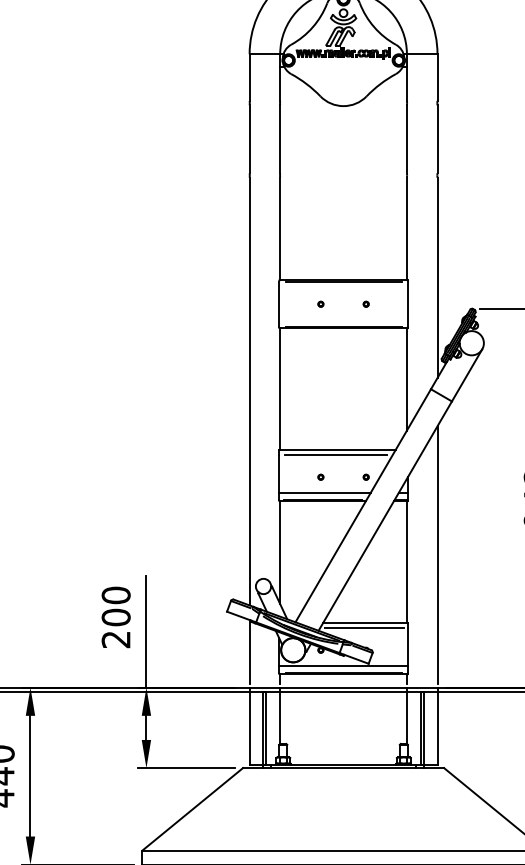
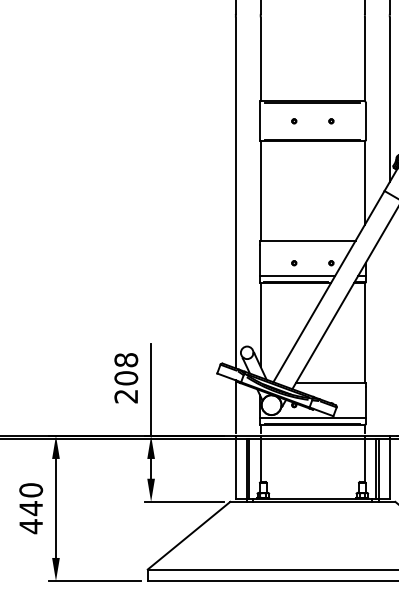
line: (335, 455) -> (306, 245), removed
line: (437, 554) -> (389, 326), removed
text: (116, 595) -> (126, 360), 200 -> 208
line: (363, 628) -> (329, 387), removed

